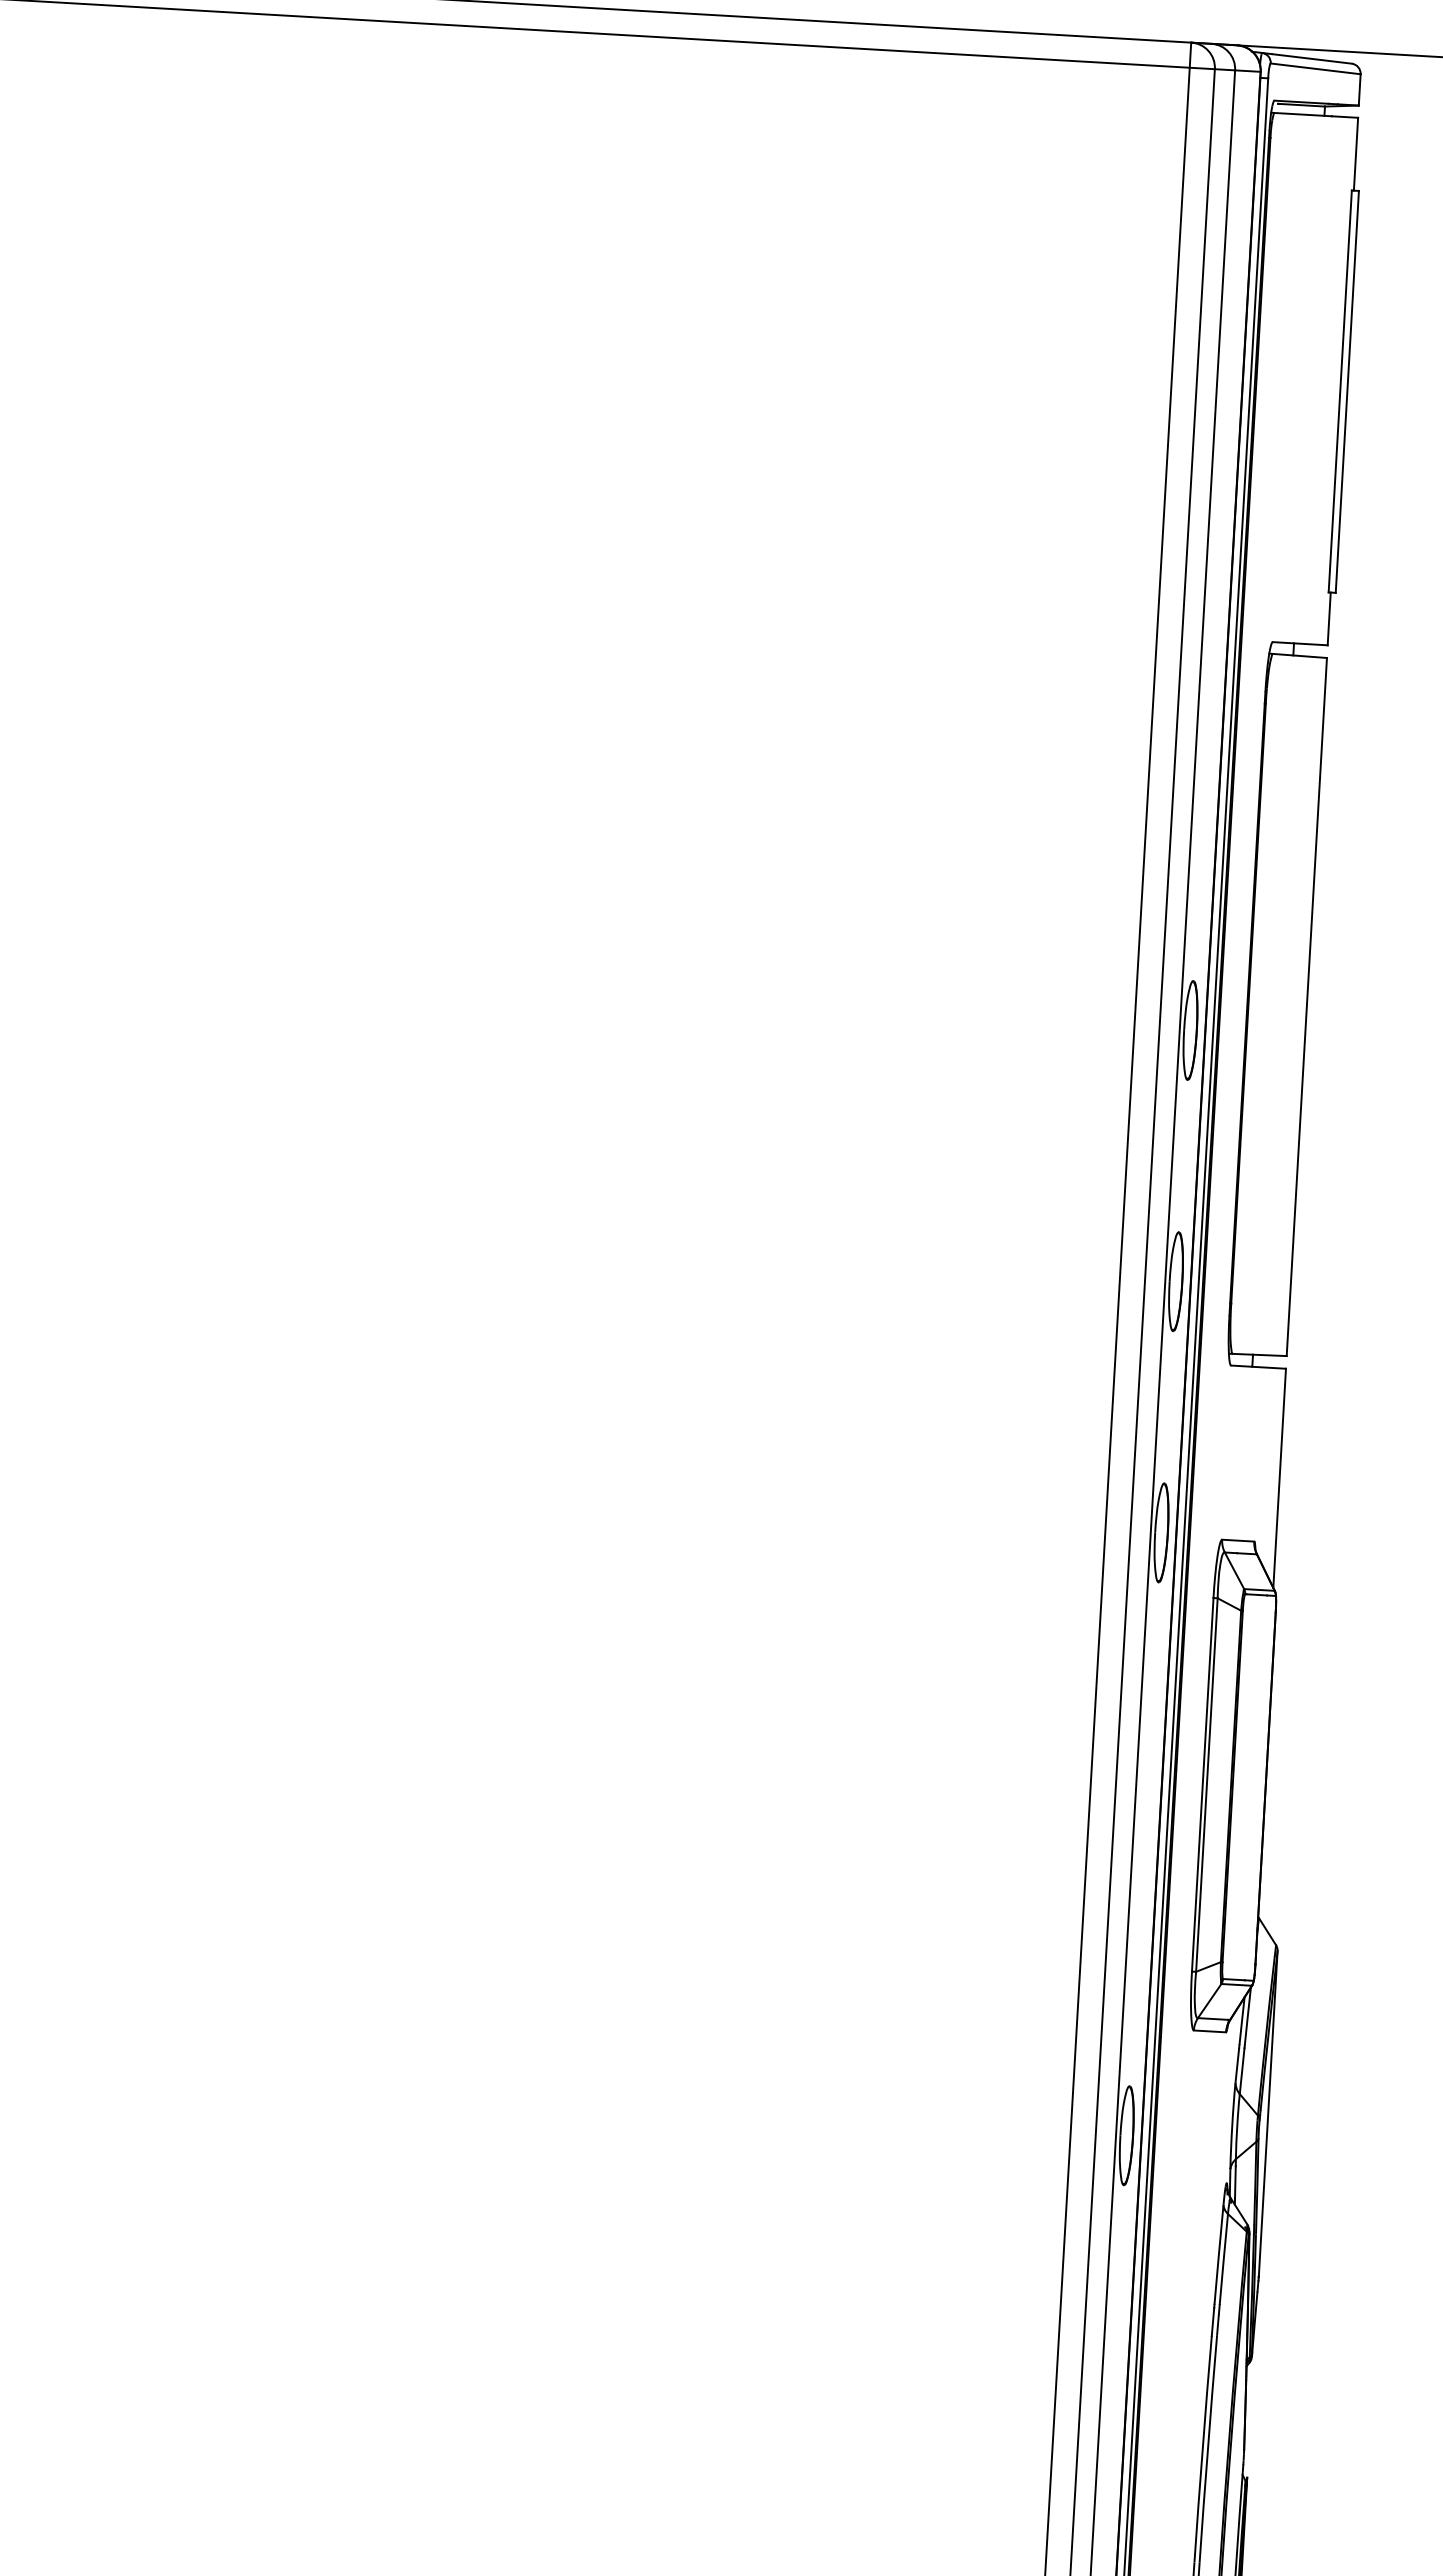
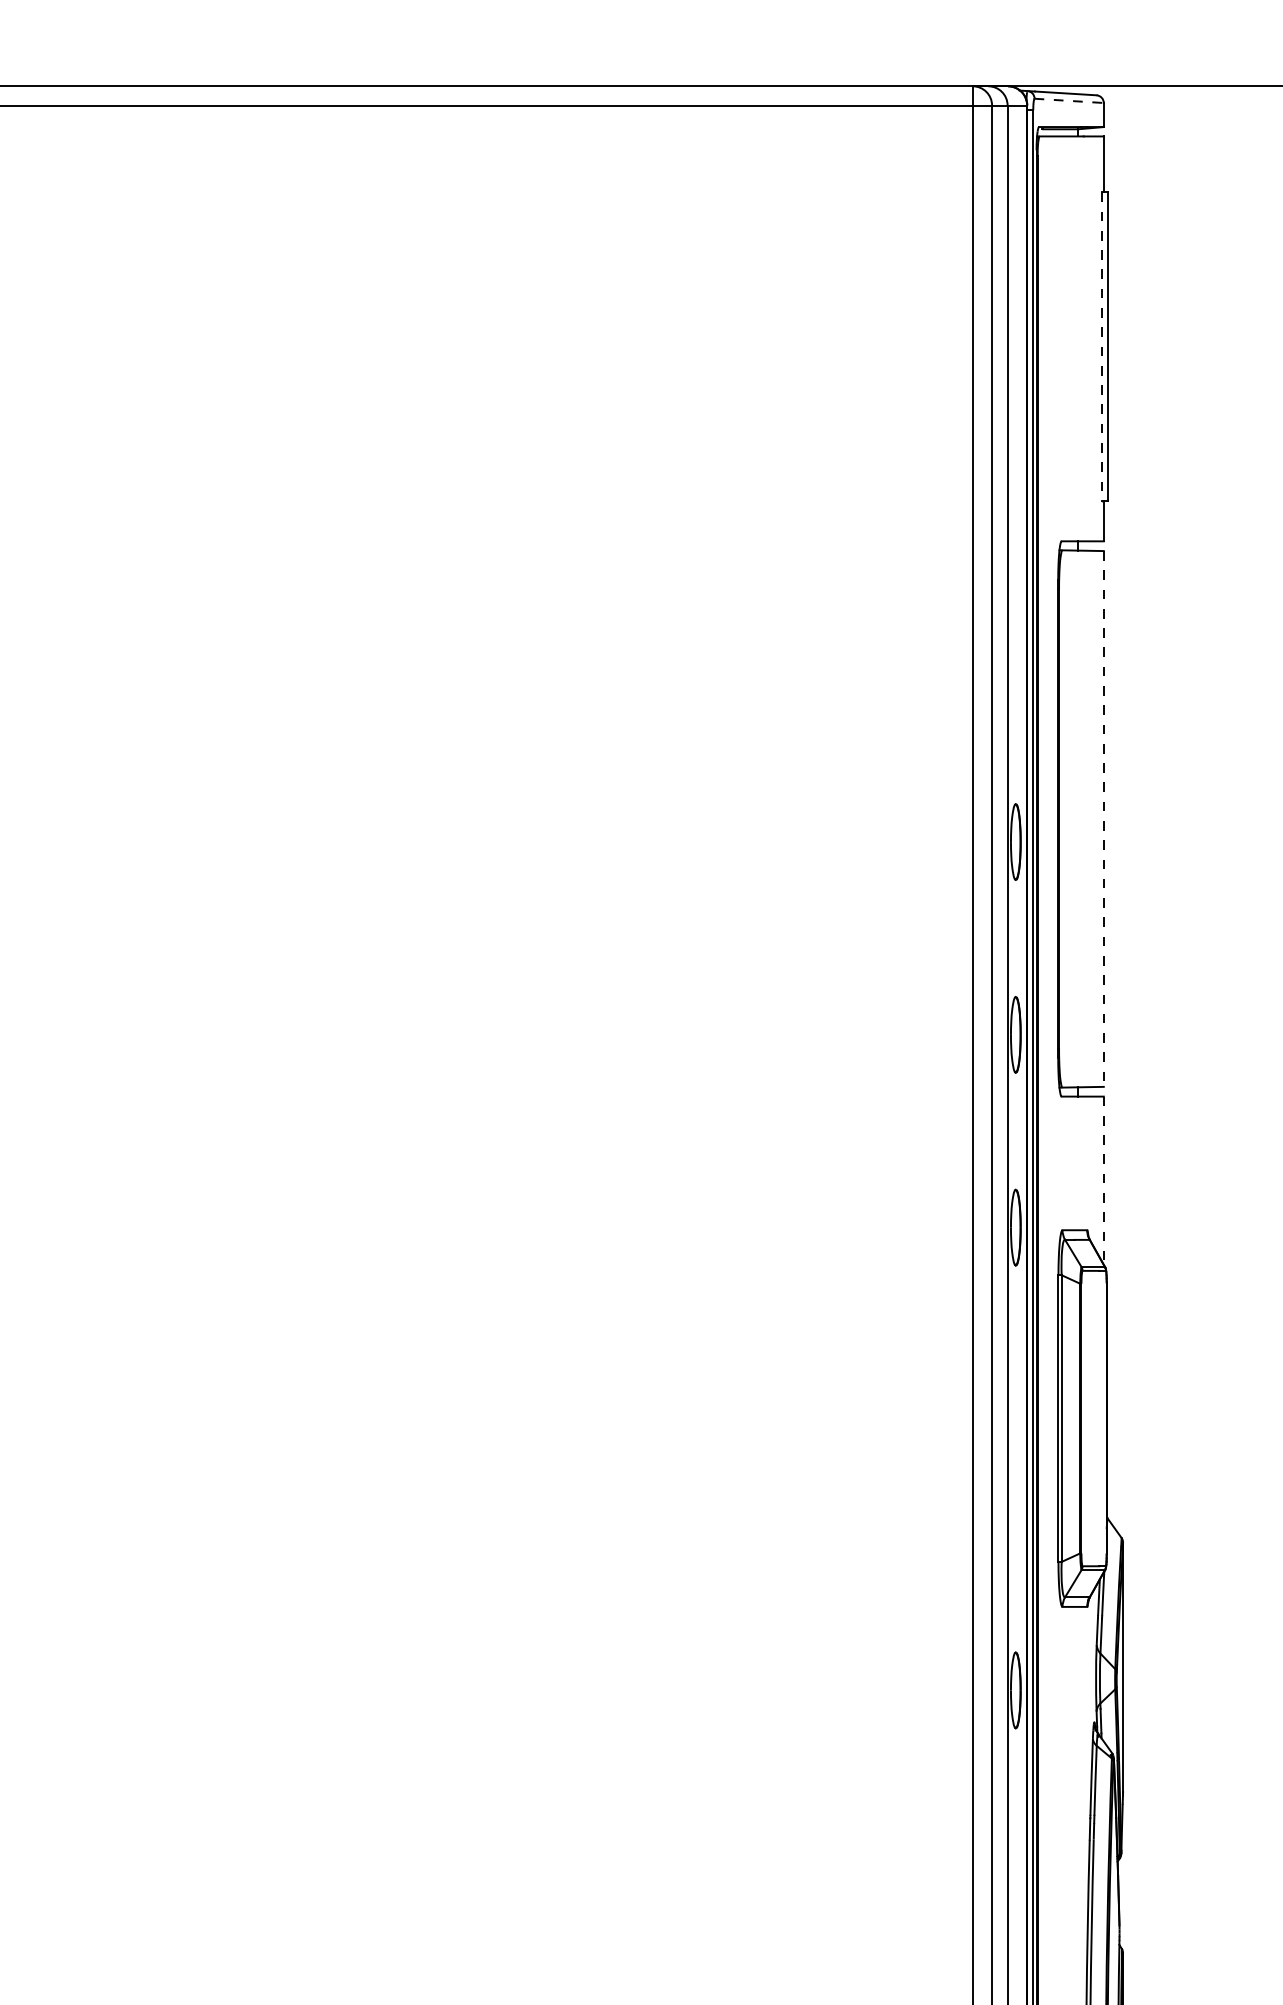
line: (1316, 68) -> (1069, 100), solid -> dashed
line: (1340, 392) -> (1102, 347), solid -> dashed
line: (1306, 1006) -> (1103, 818), solid -> dashed
line: (1279, 1479) -> (1103, 1181), solid -> dashed

